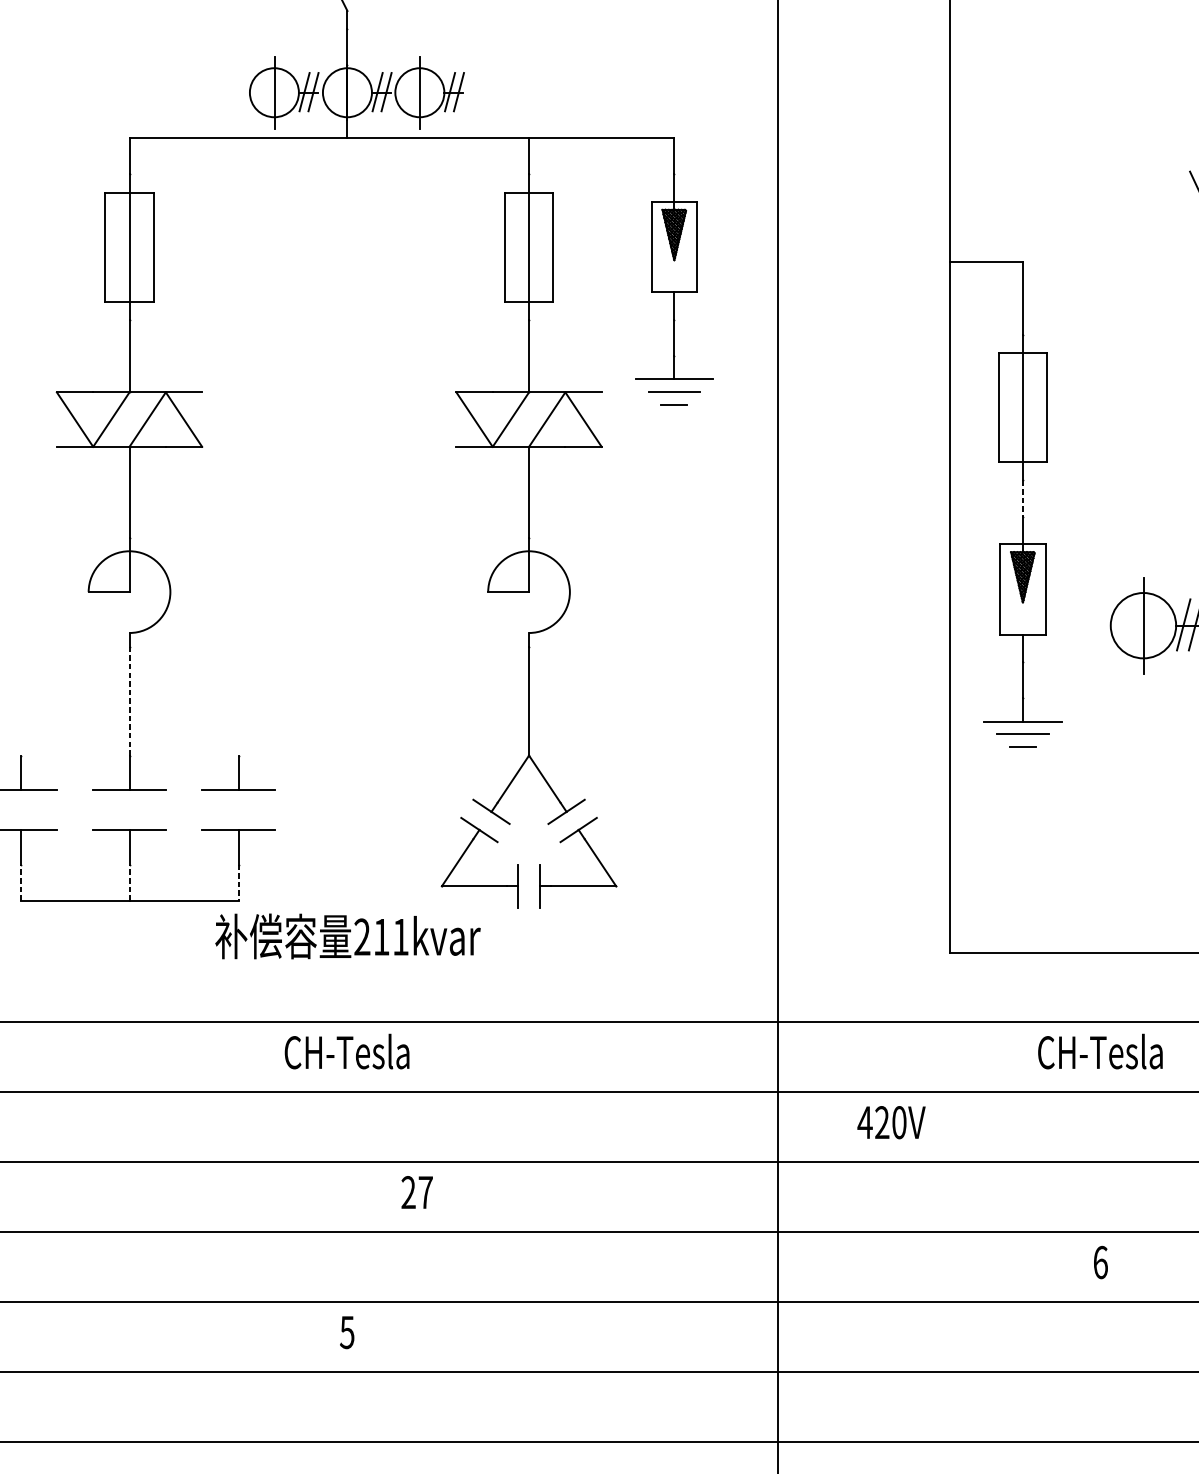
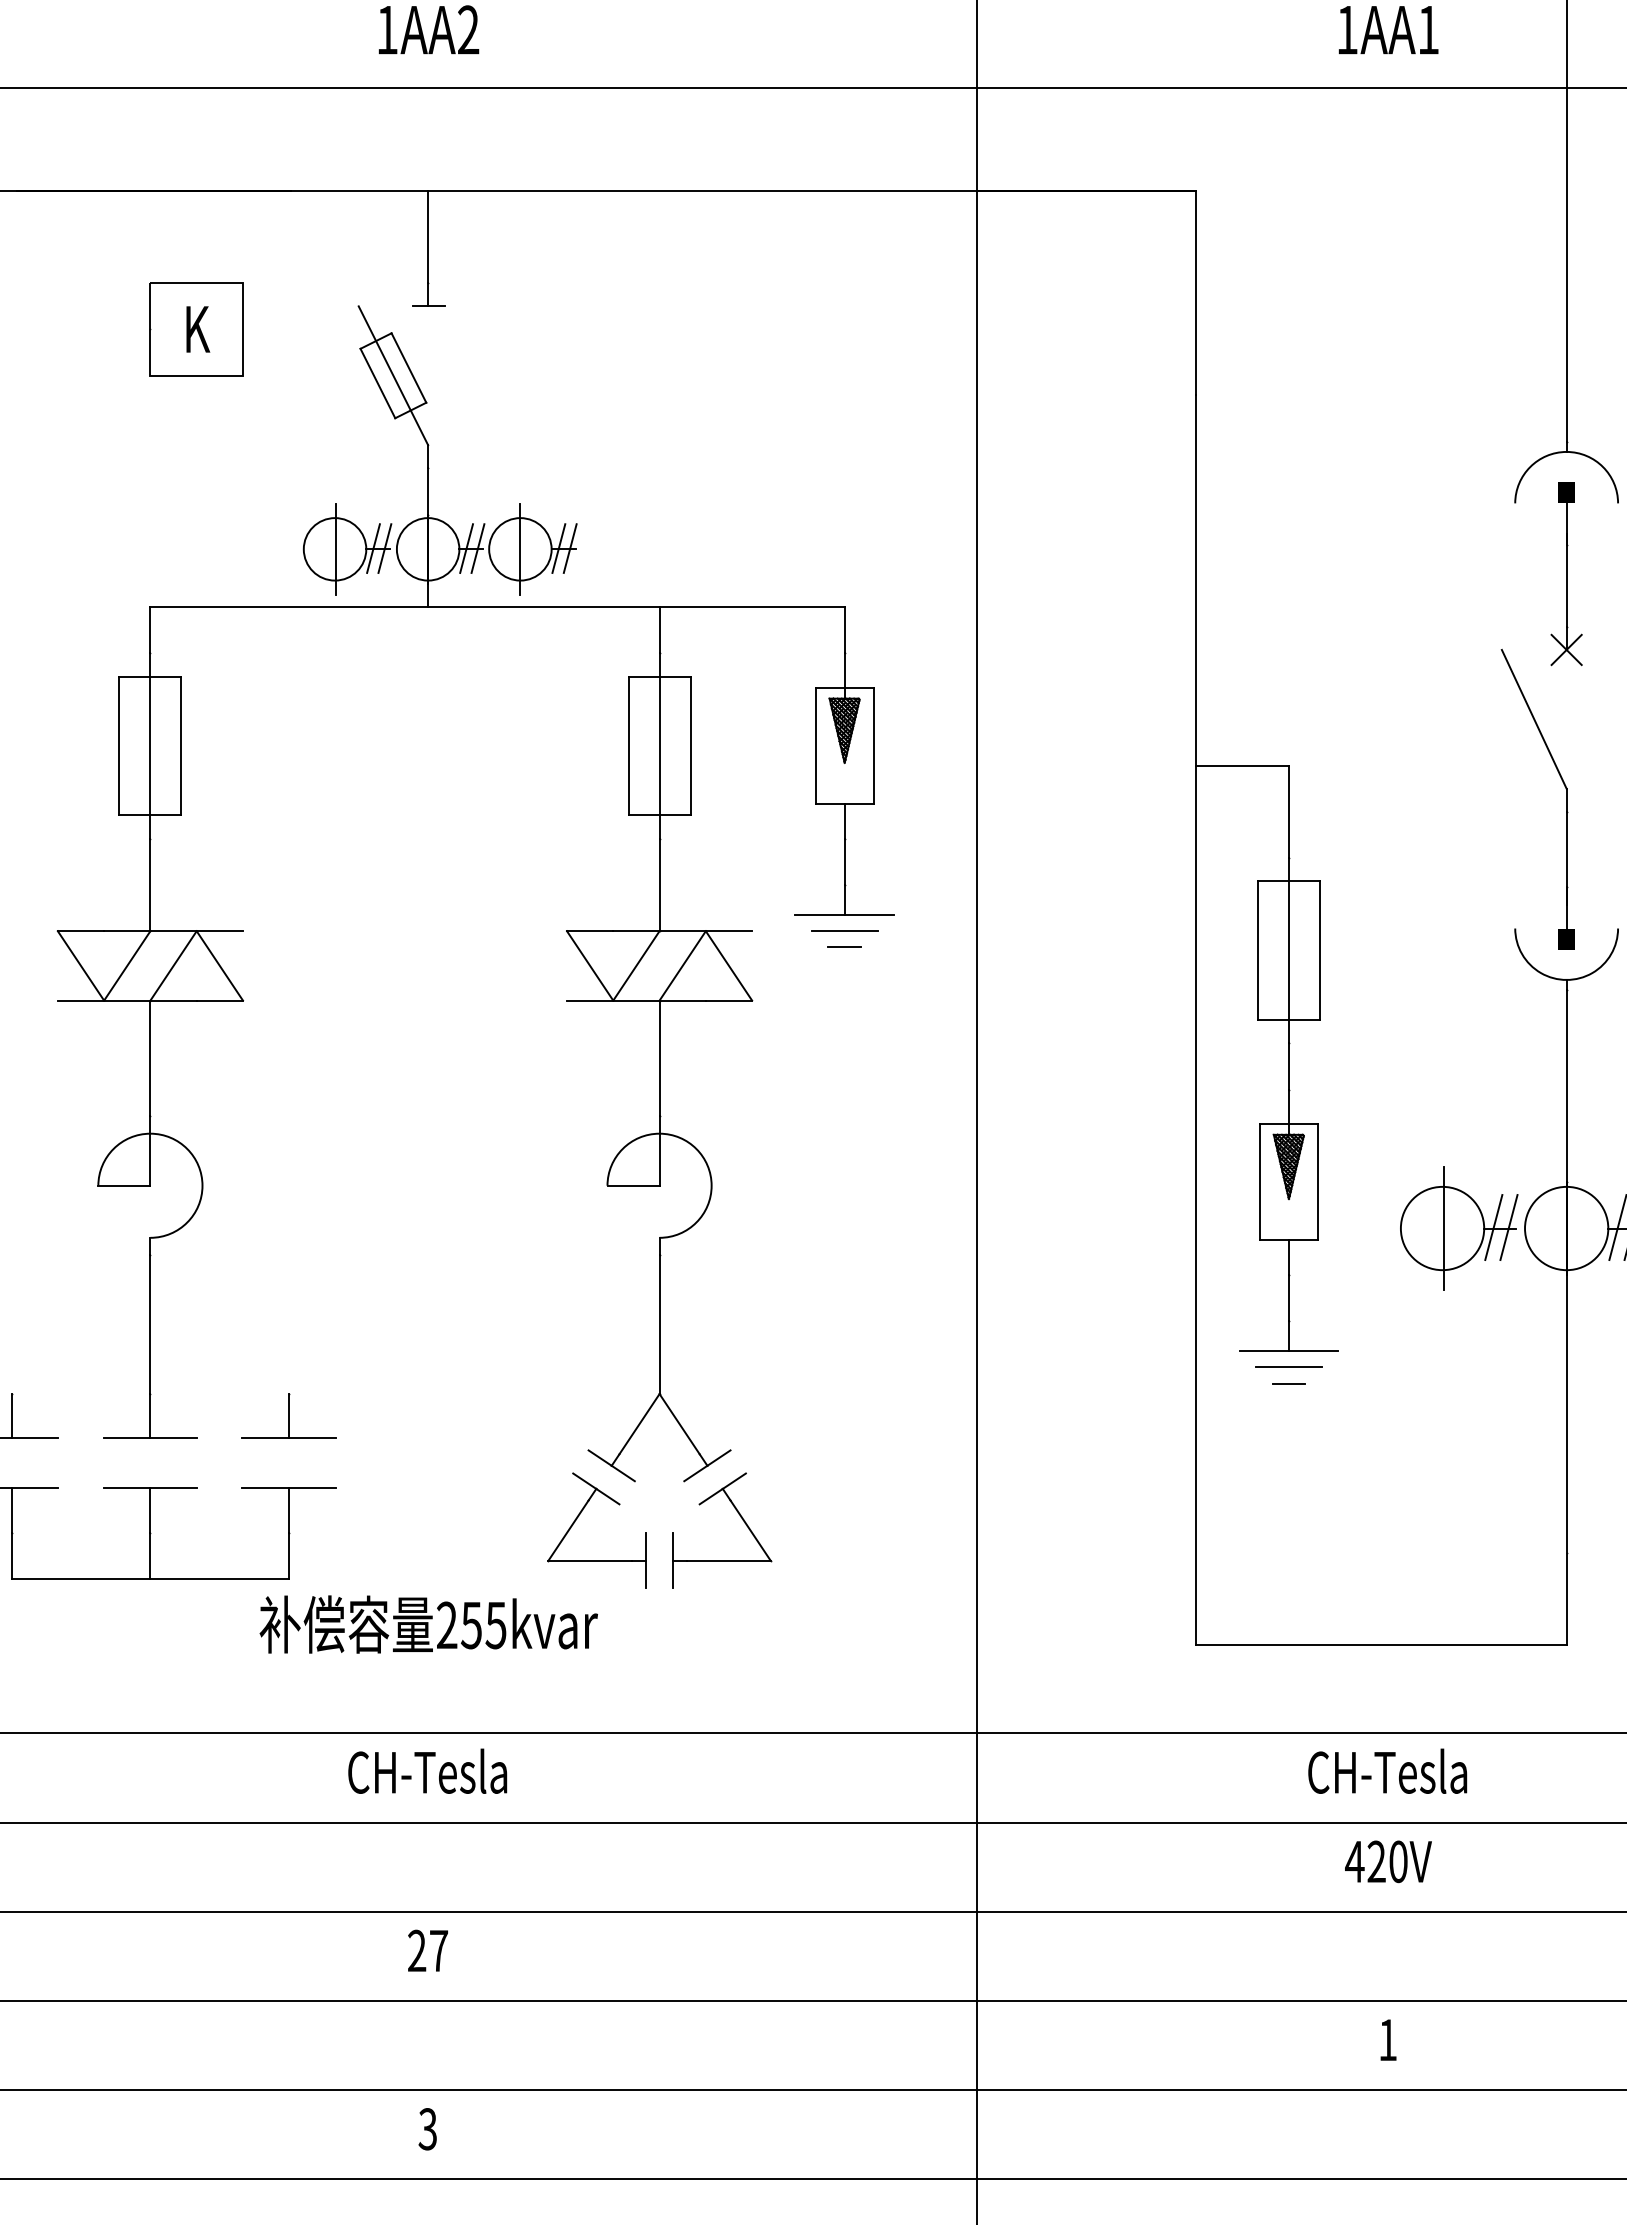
line: (1022, 499) -> (1288, 1067), dashed -> solid
line: (129, 701) -> (150, 1325), dashed -> solid
line: (20, 882) -> (11, 1555), dashed -> solid
line: (129, 882) -> (150, 1555), dashed -> solid
line: (238, 883) -> (289, 1556), dashed -> solid
text: (390, 937) -> (483, 1625), 211kvar -> 255kvar
text: (891, 1122) -> (1388, 1861), moved
text: (416, 1192) -> (427, 1950), moved
text: (1101, 1262) -> (1388, 2039), 6 -> 1
text: (346, 1331) -> (427, 2128), 5 -> 3

